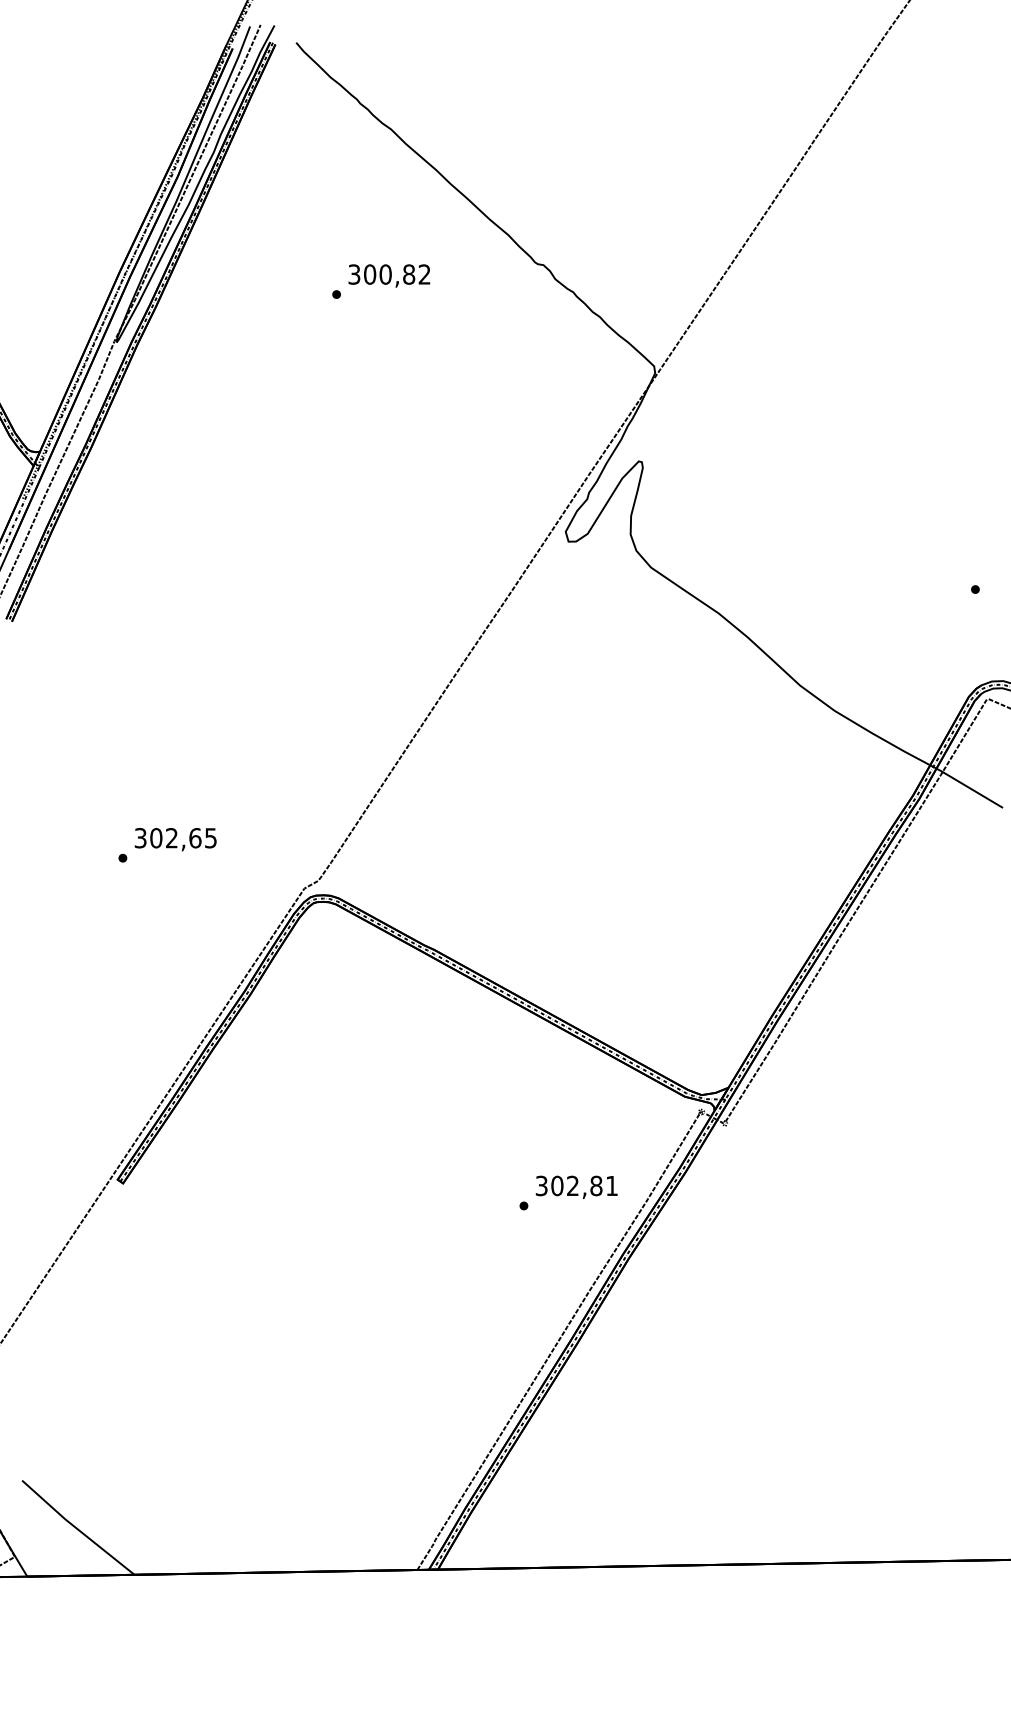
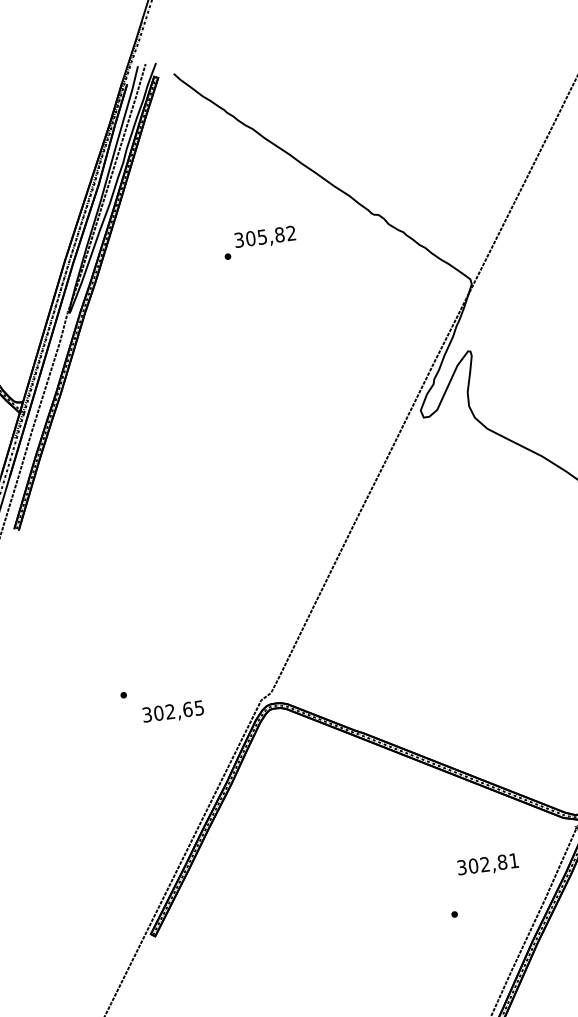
text: (385, 274) -> (262, 237), 300,82 -> 305,82
text: (175, 839) -> (173, 712), moved
text: (576, 1186) -> (487, 864), moved

